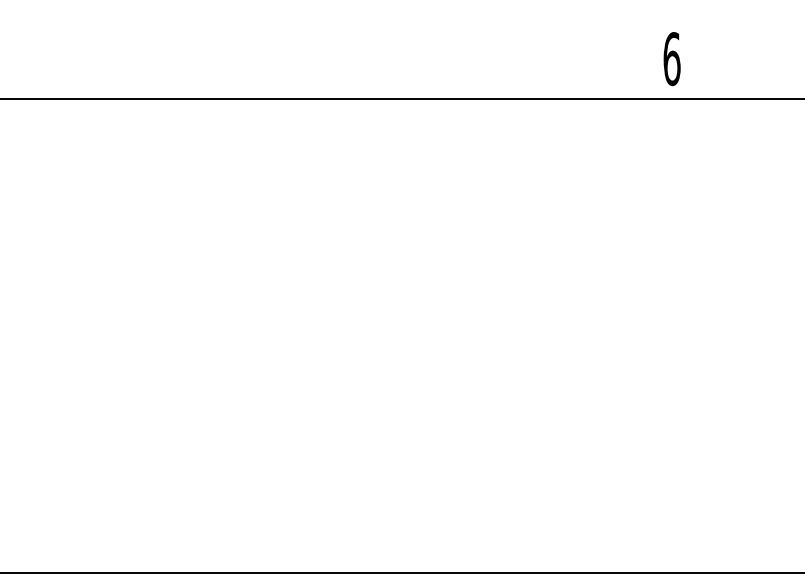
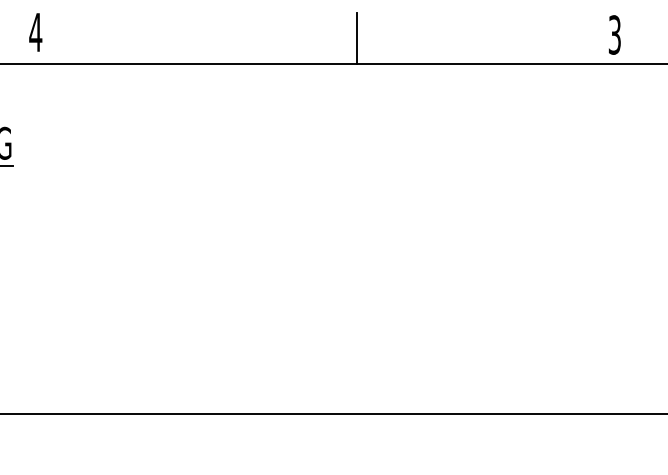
text: (671, 58) -> (614, 34), 6 -> 3
line: (322, 63) -> (357, 38), added

